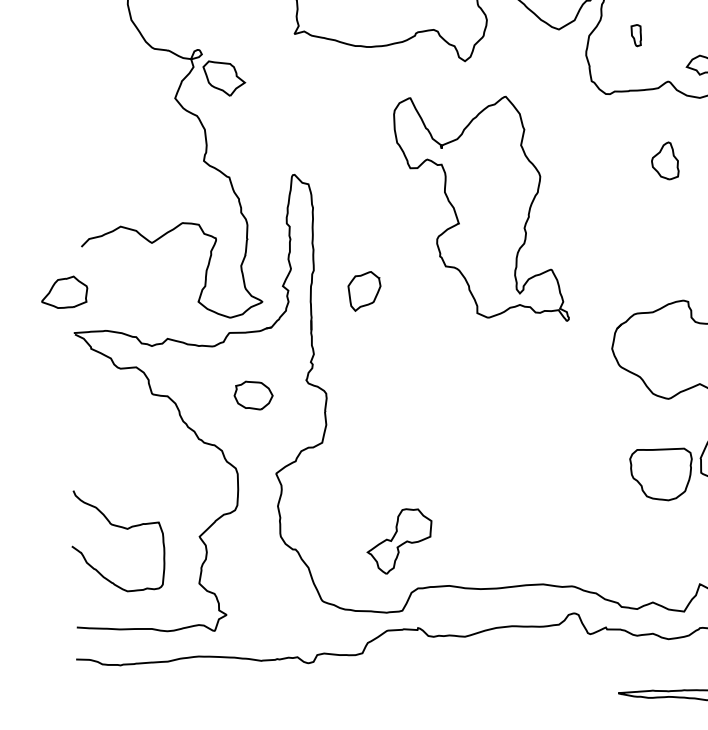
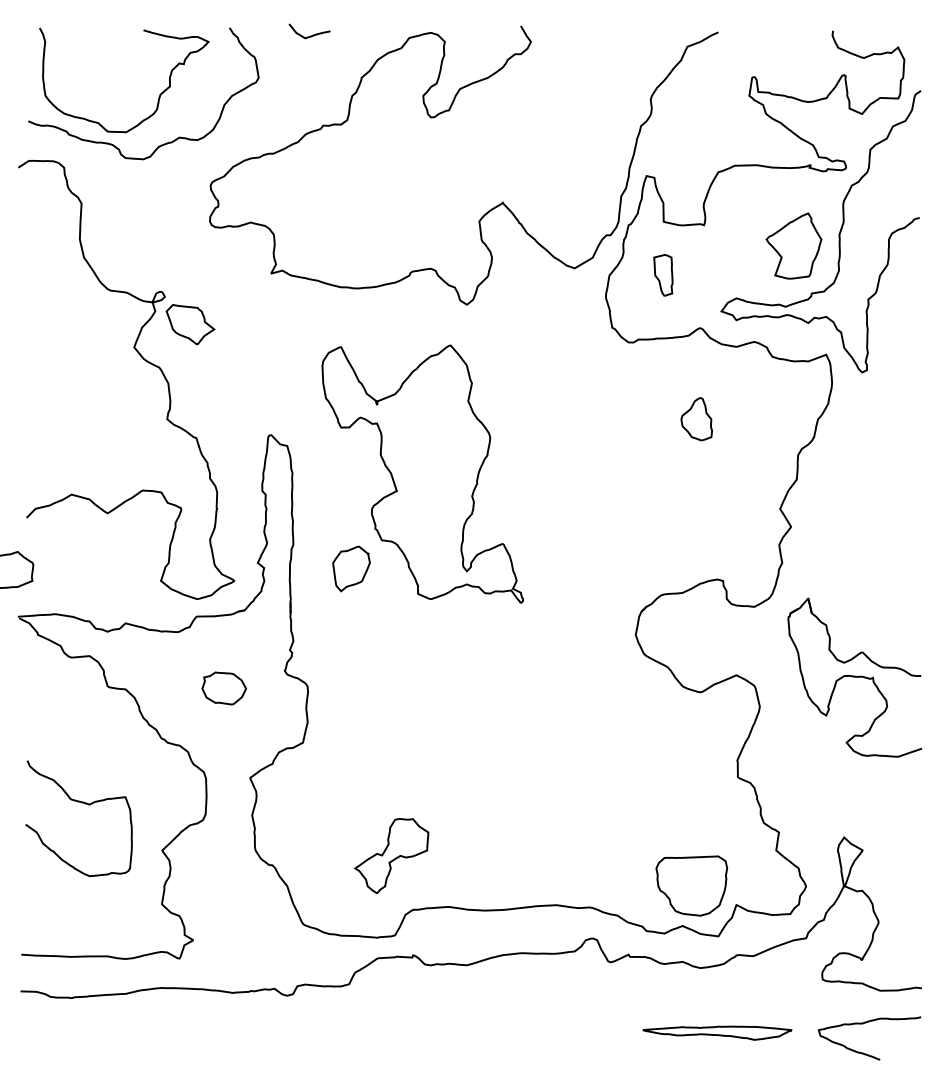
part: (636, 35) -> (663, 275), size x1.67
part: (481, 208) -> (422, 473), moved
part: (660, 473) -> (691, 885), moved
curve: (120, 528) -> (81, 803), moved

